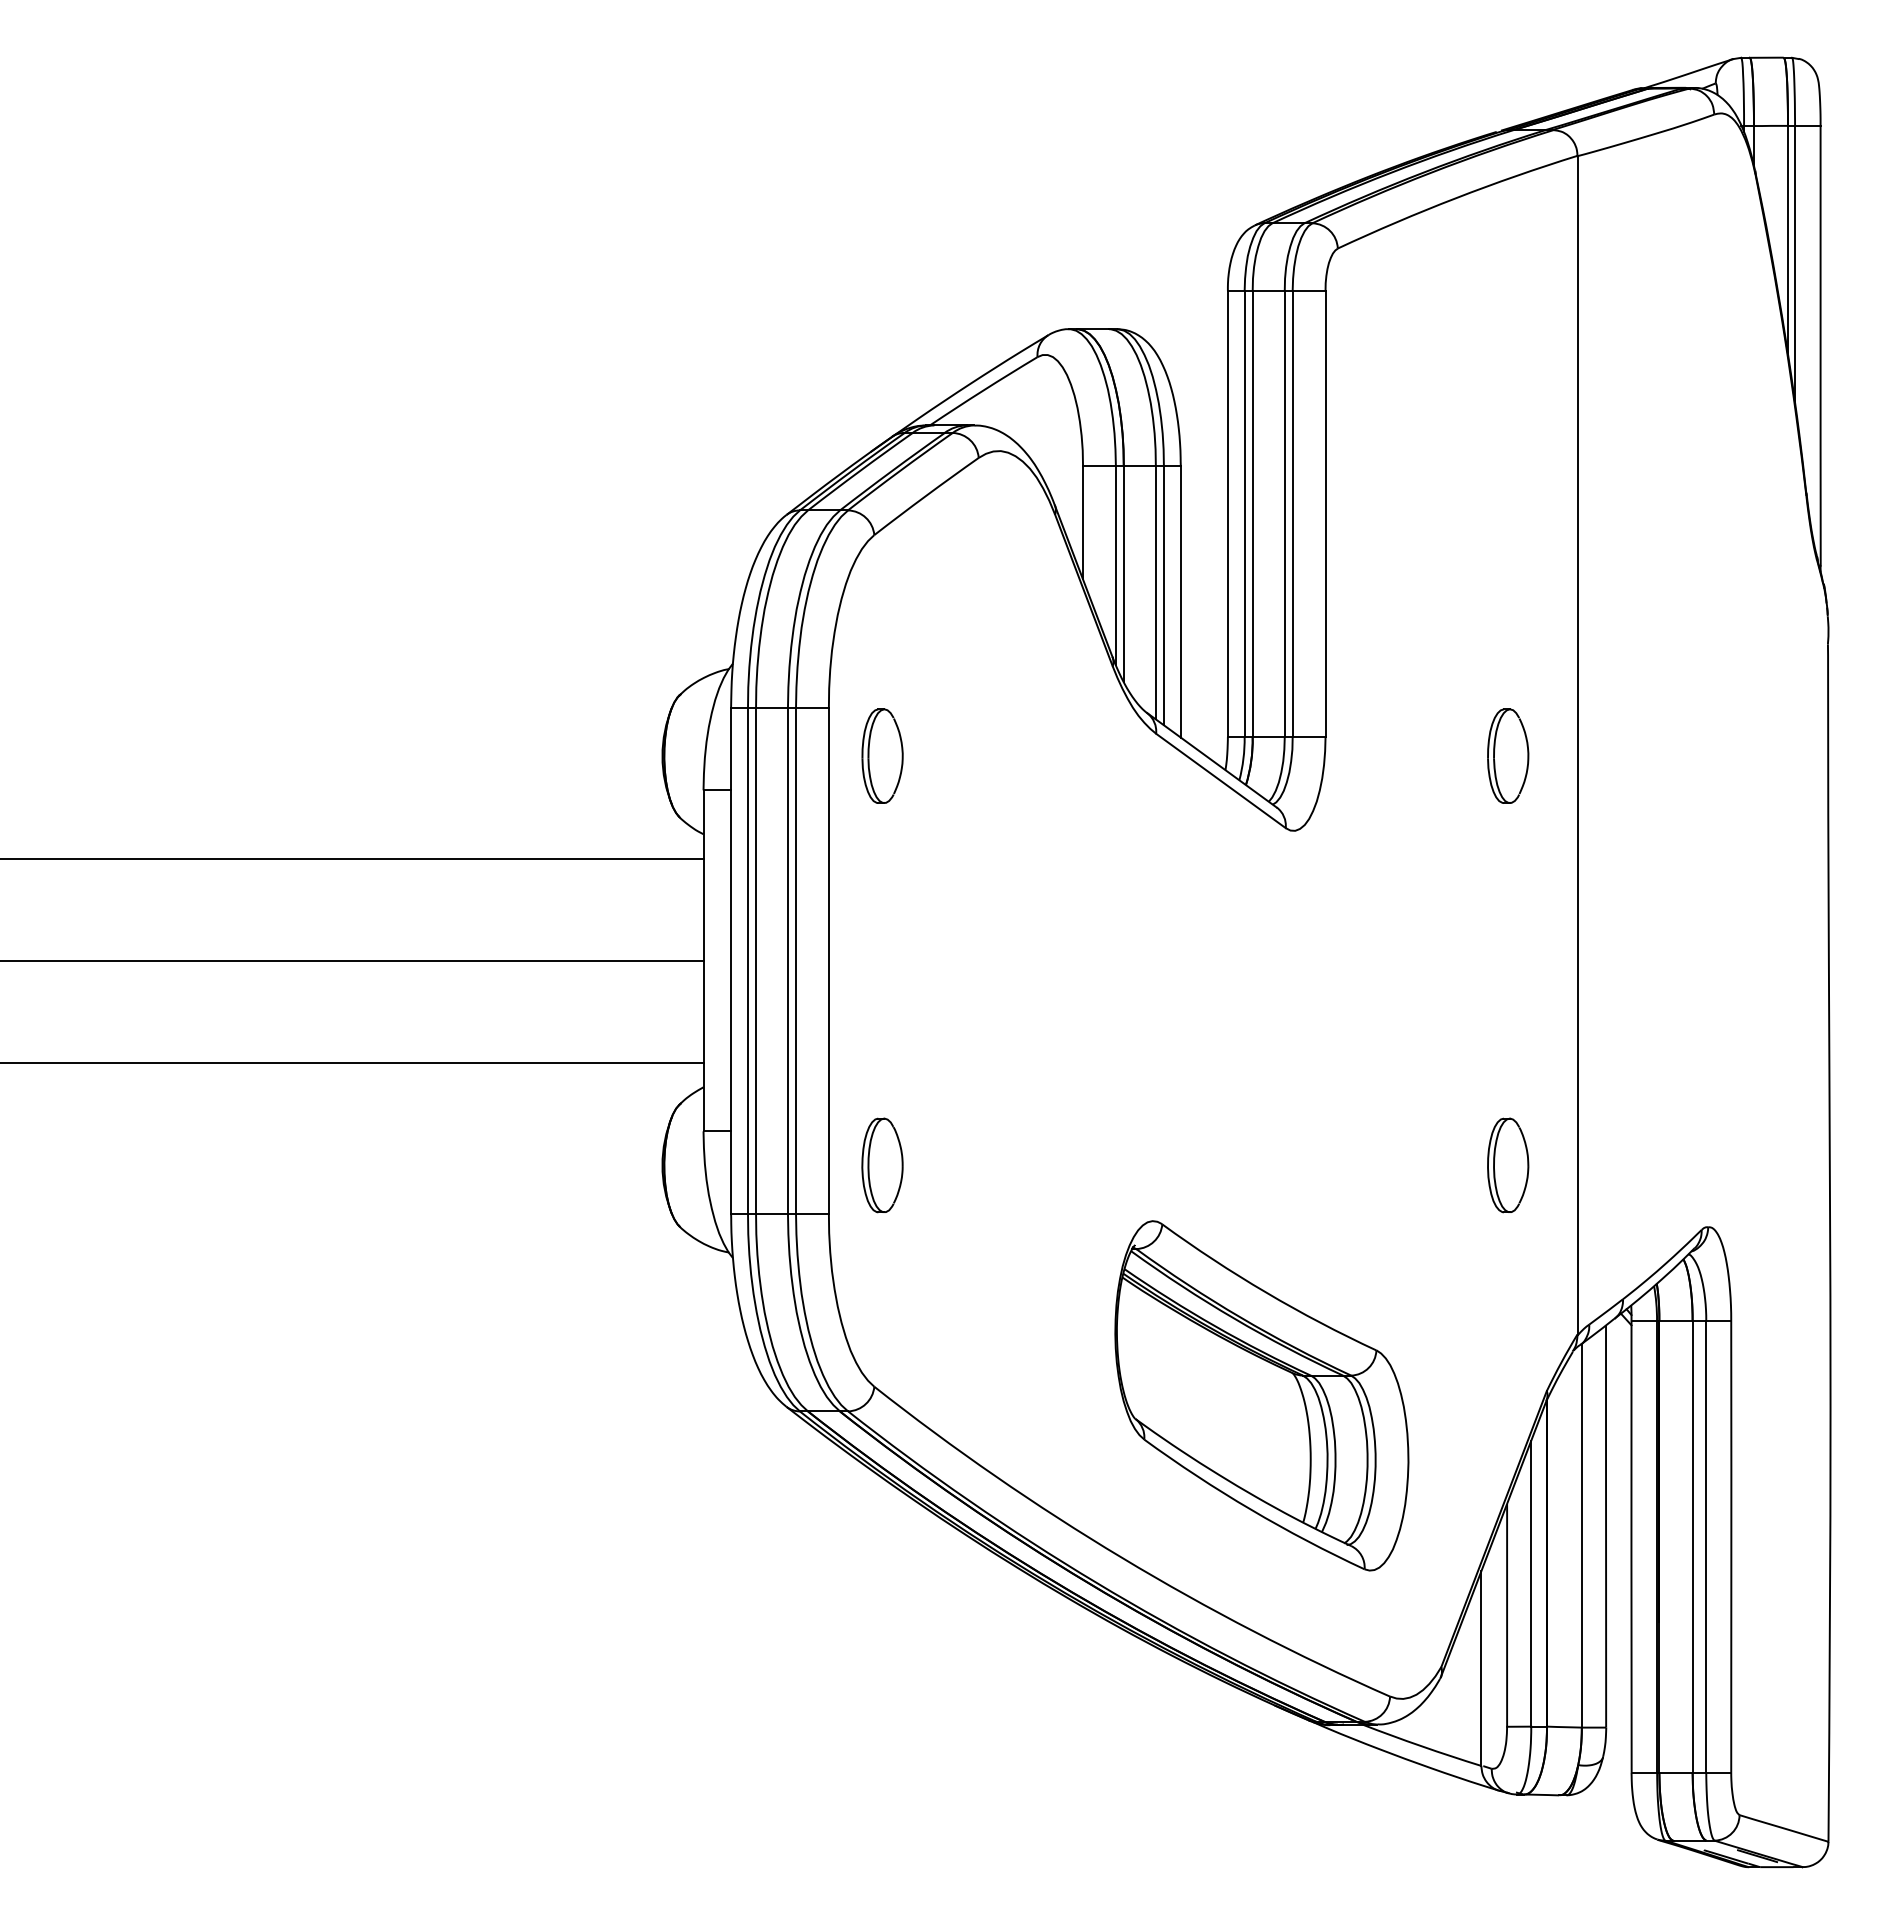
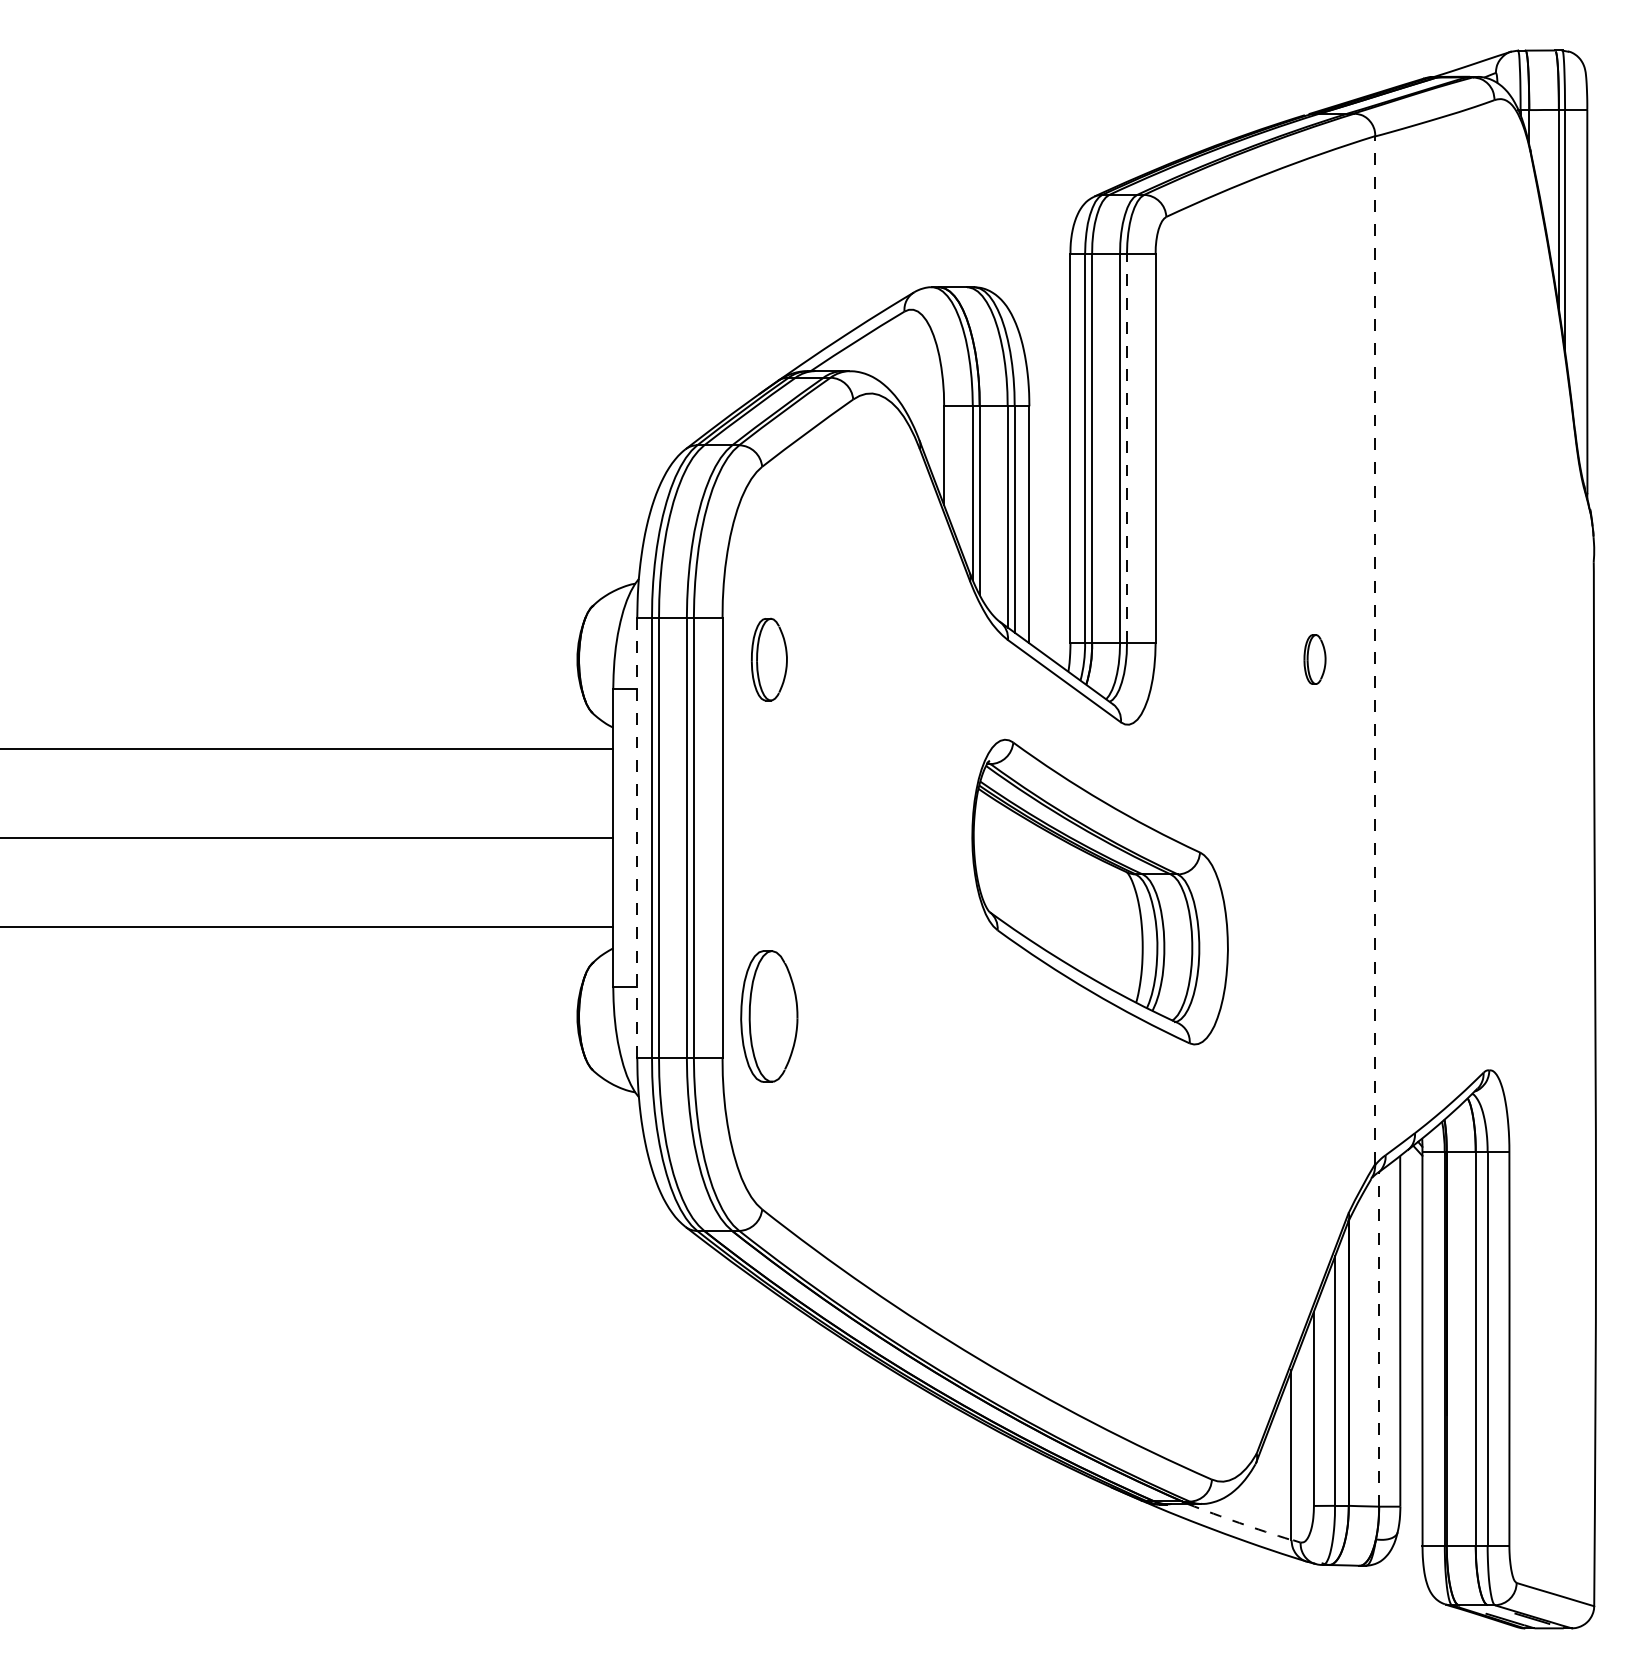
line: (1292, 513) -> (1126, 447), solid -> dashed
line: (1577, 744) -> (1375, 649), solid -> dashed
part: (1508, 755) -> (1315, 658), size x0.6
line: (731, 960) -> (637, 837), solid -> dashed
part: (882, 1165) -> (769, 1016), size x1.6
part: (1508, 1165) -> (1315, 1016), removed
part: (1261, 1395) -> (1099, 891), moved
line: (1581, 1535) -> (1378, 1339), solid -> dashed
arc: (1421, 1746) -> (1239, 1523), solid -> dashed

